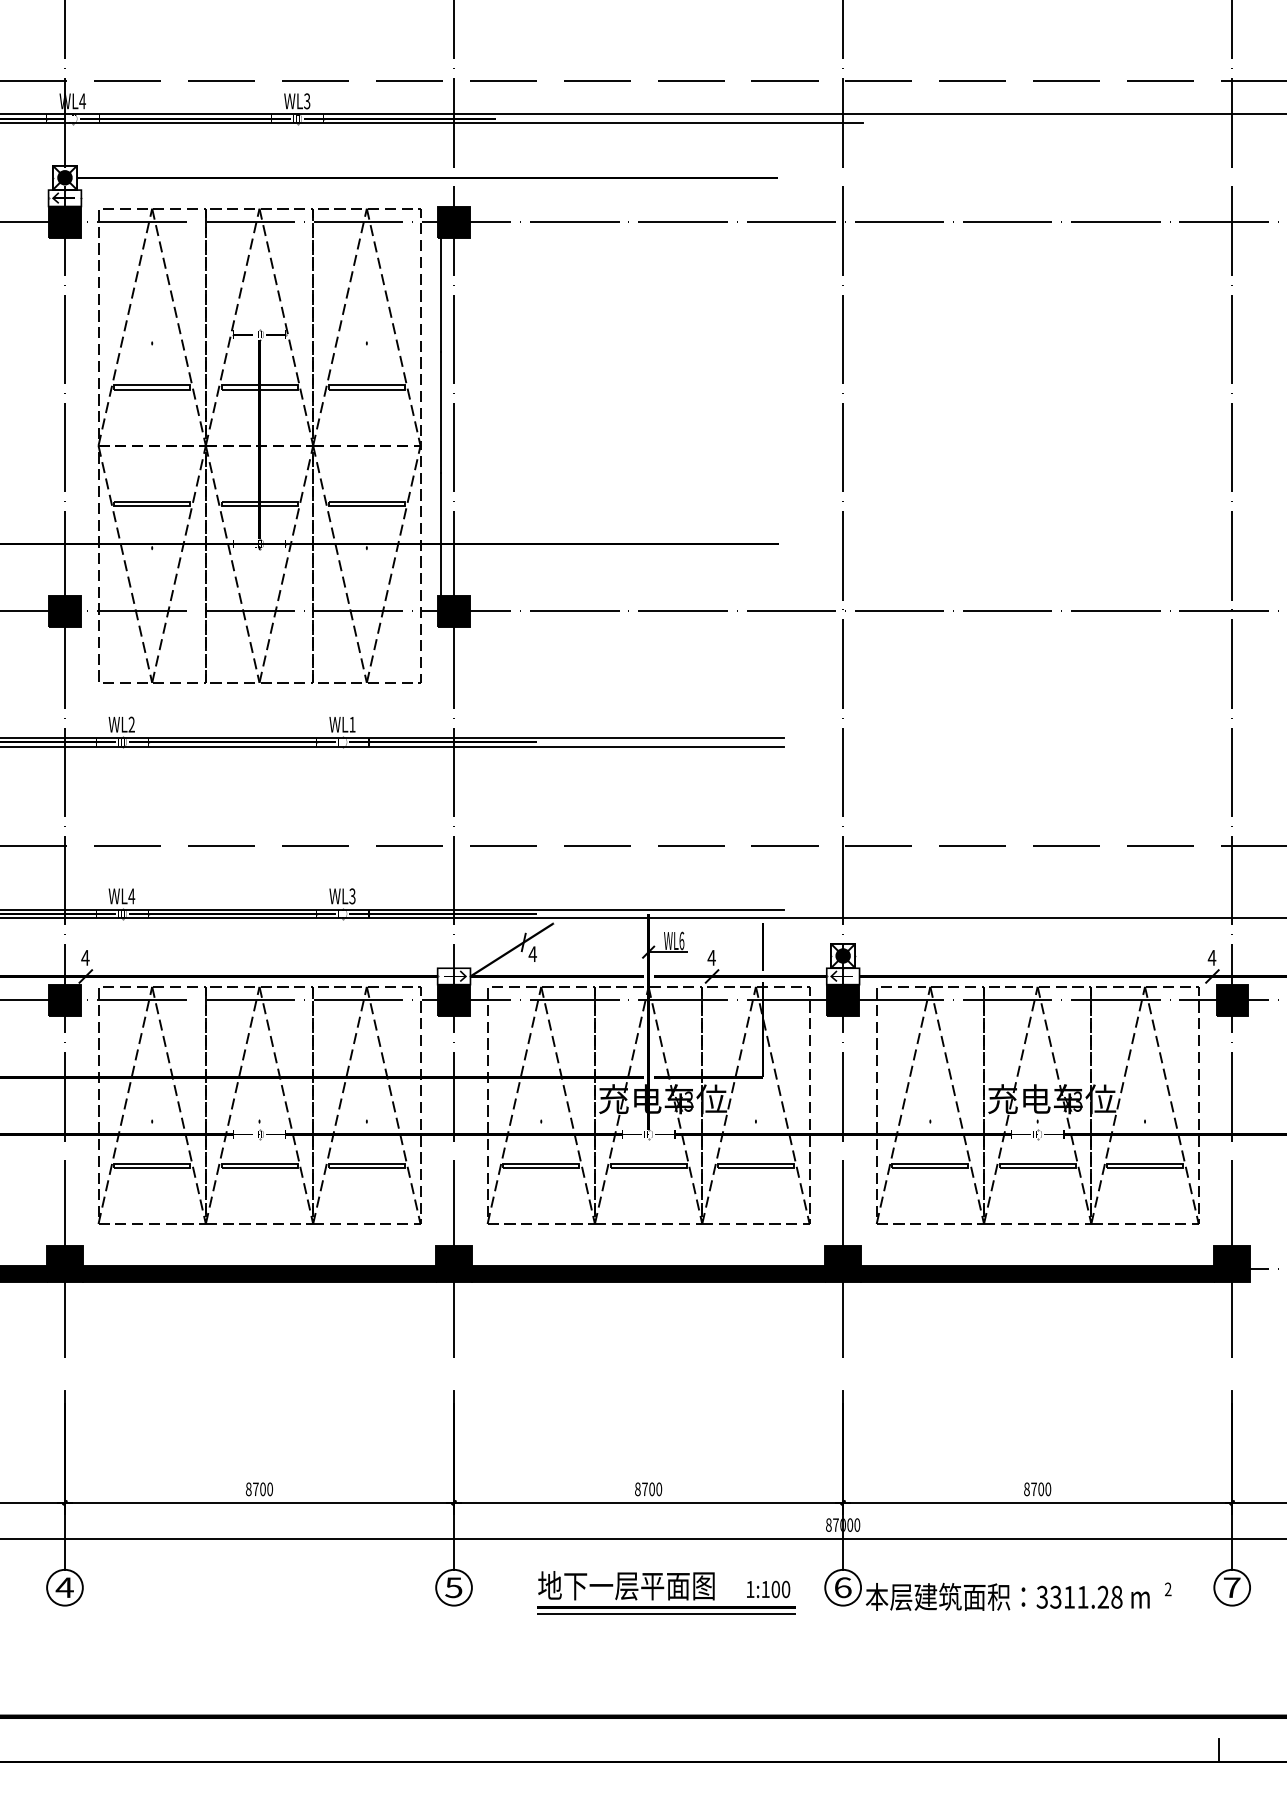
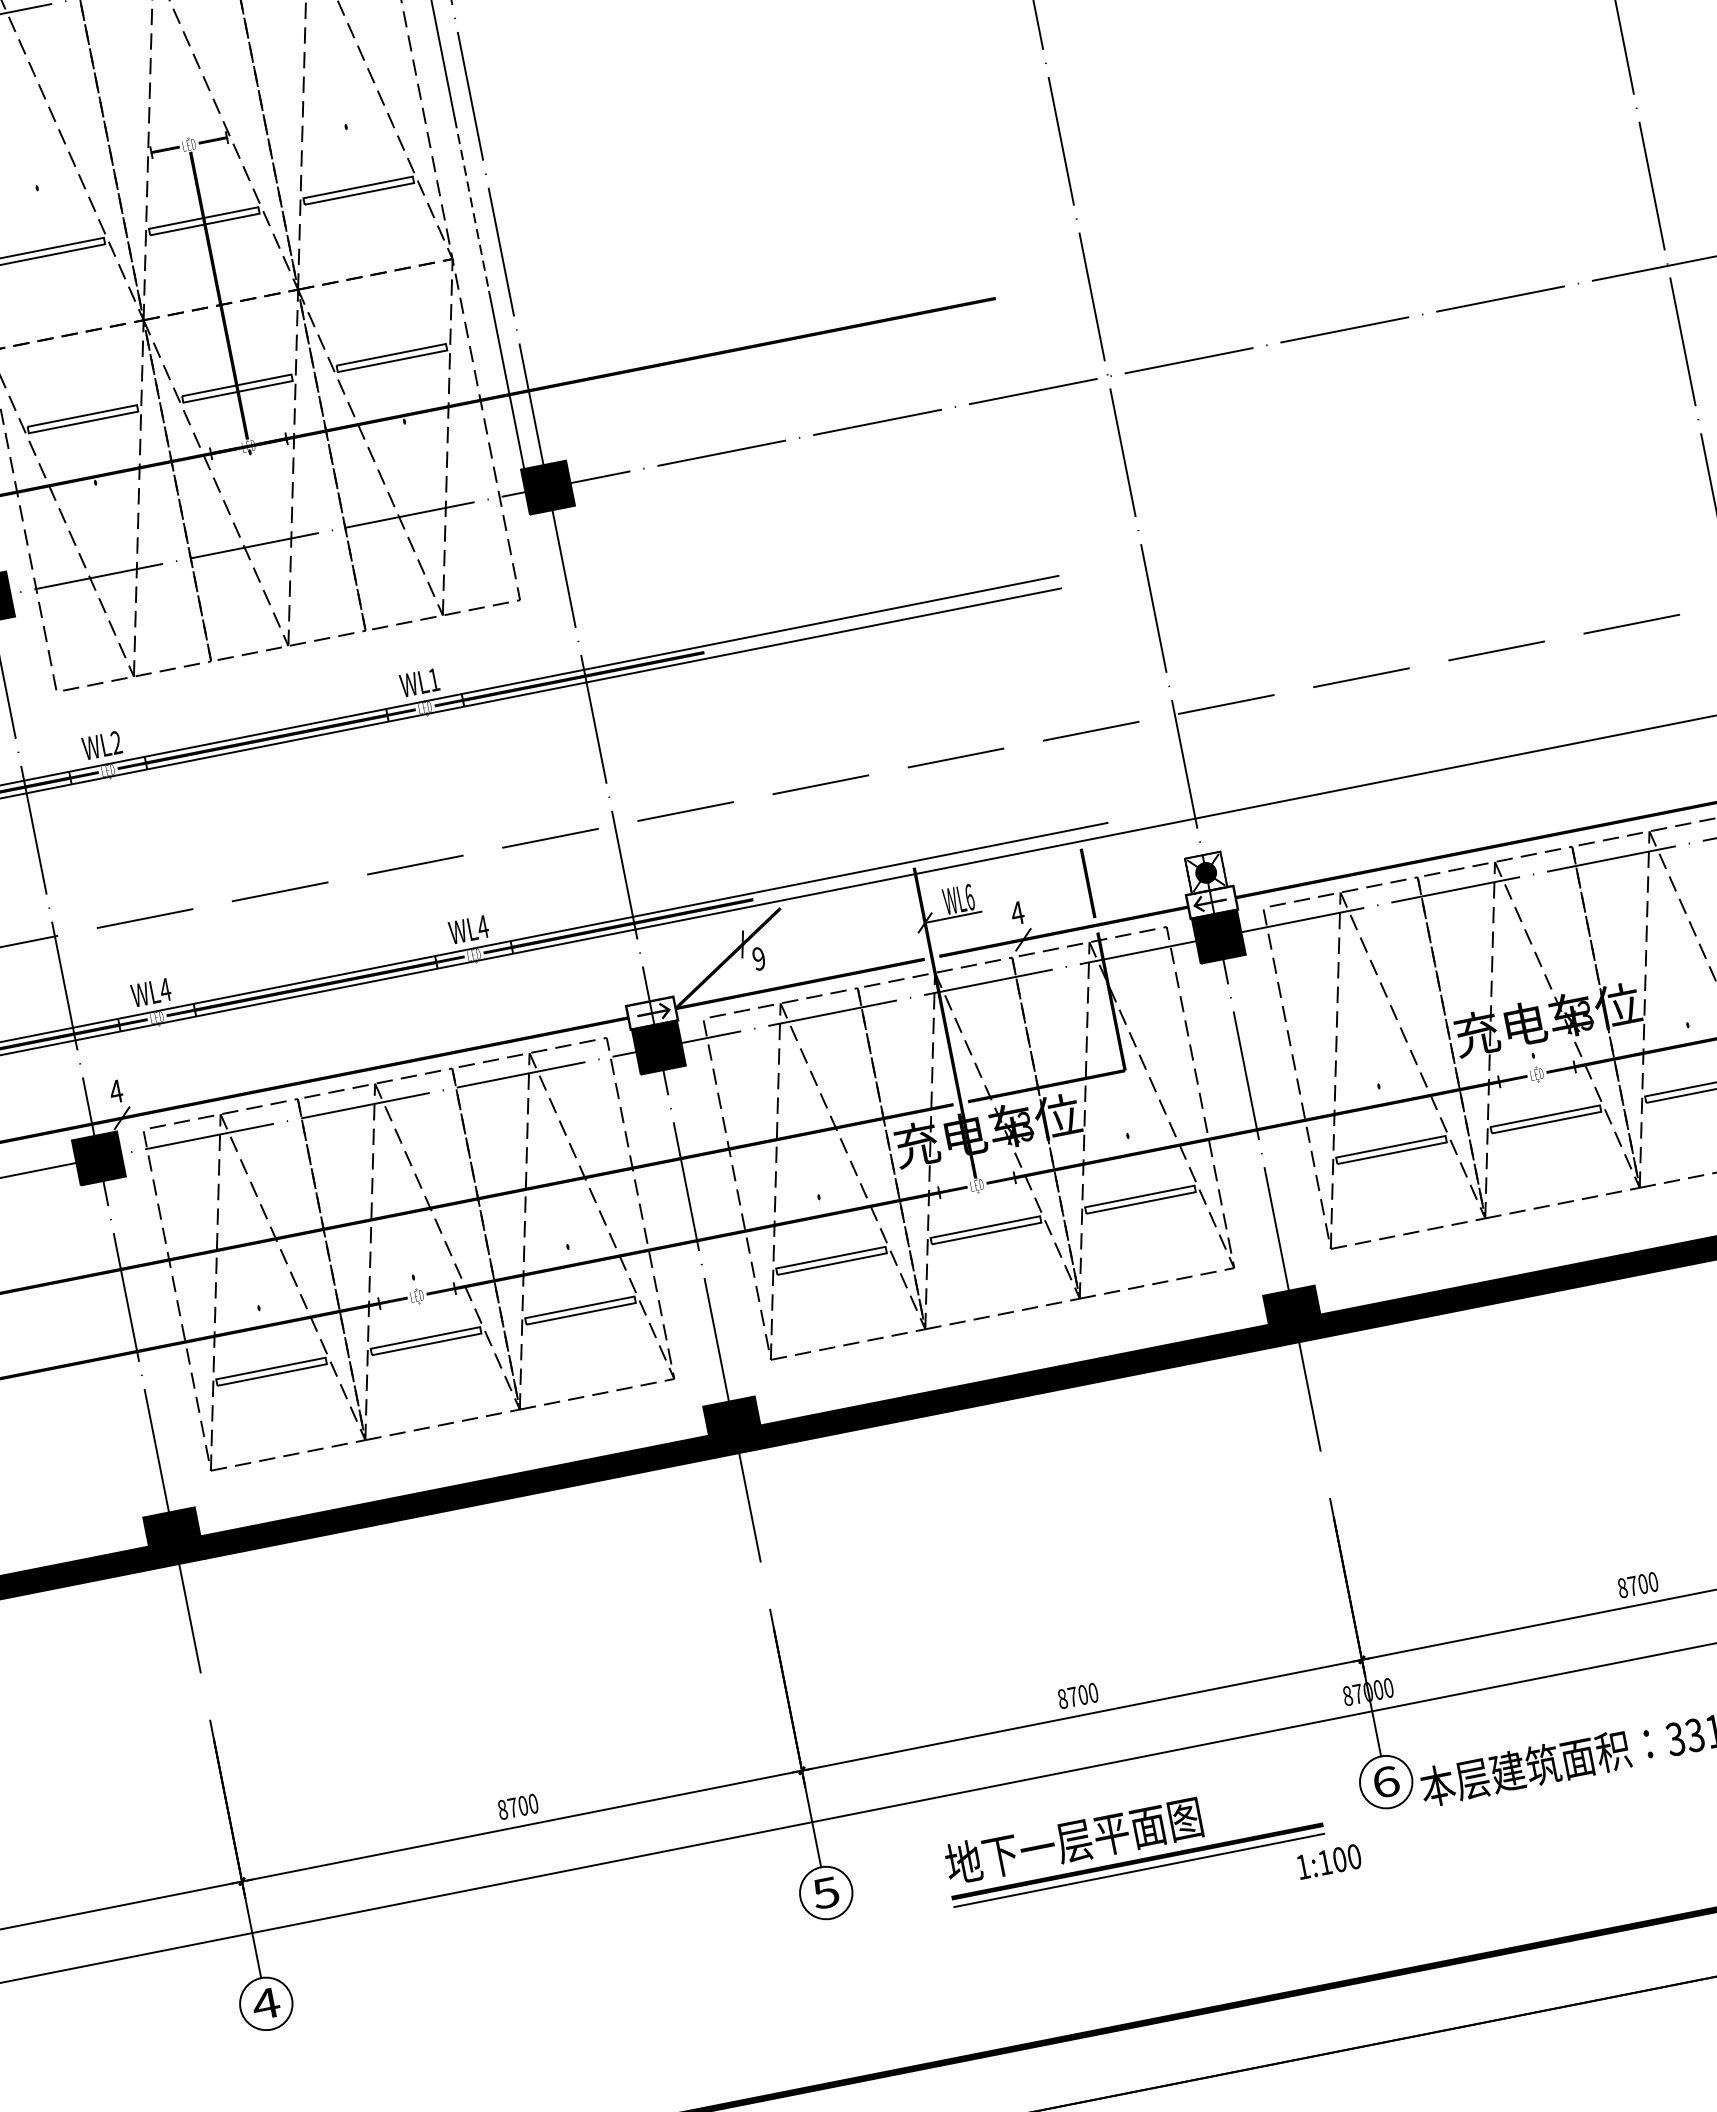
line: (440, 412) -> (471, 205), solid -> dashed
text: (352, 896) -> (483, 927), WL3 -> WL4
text: (532, 954) -> (758, 959), 4 -> 9
text: (768, 1589) -> (1329, 1861), moved

